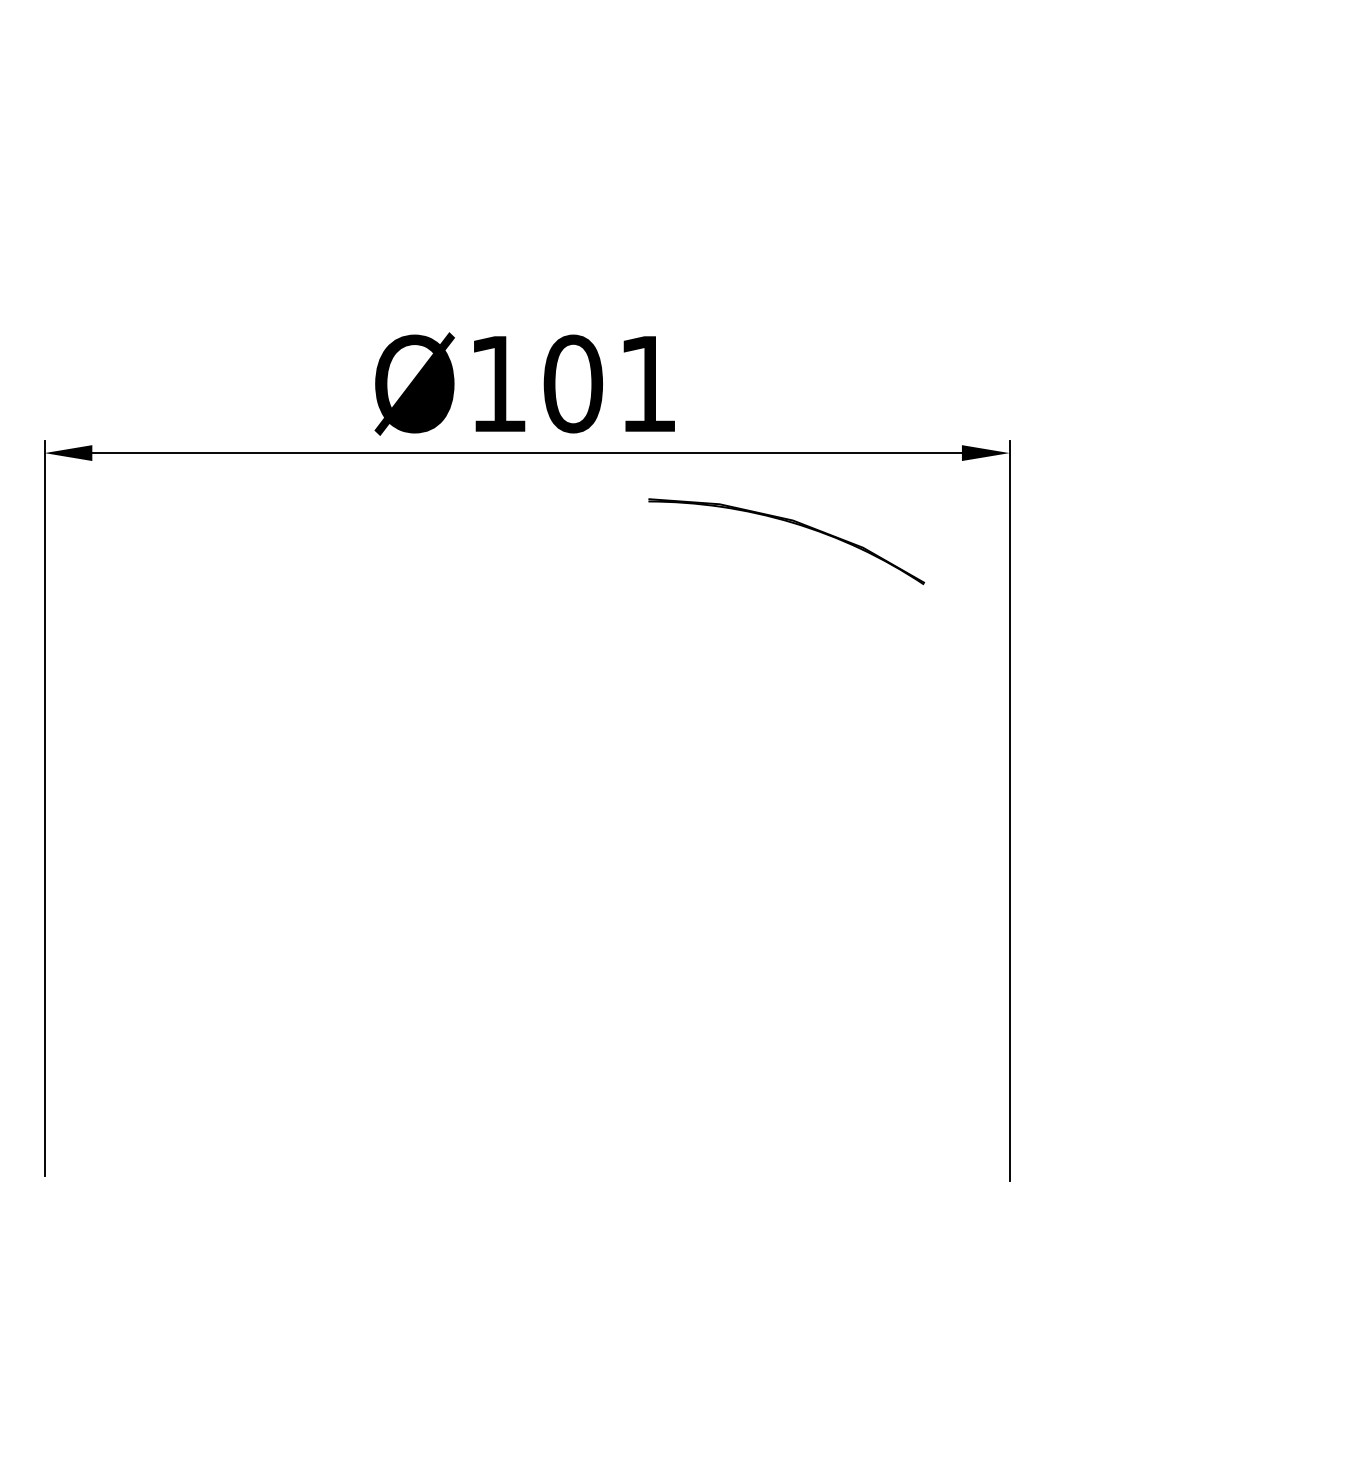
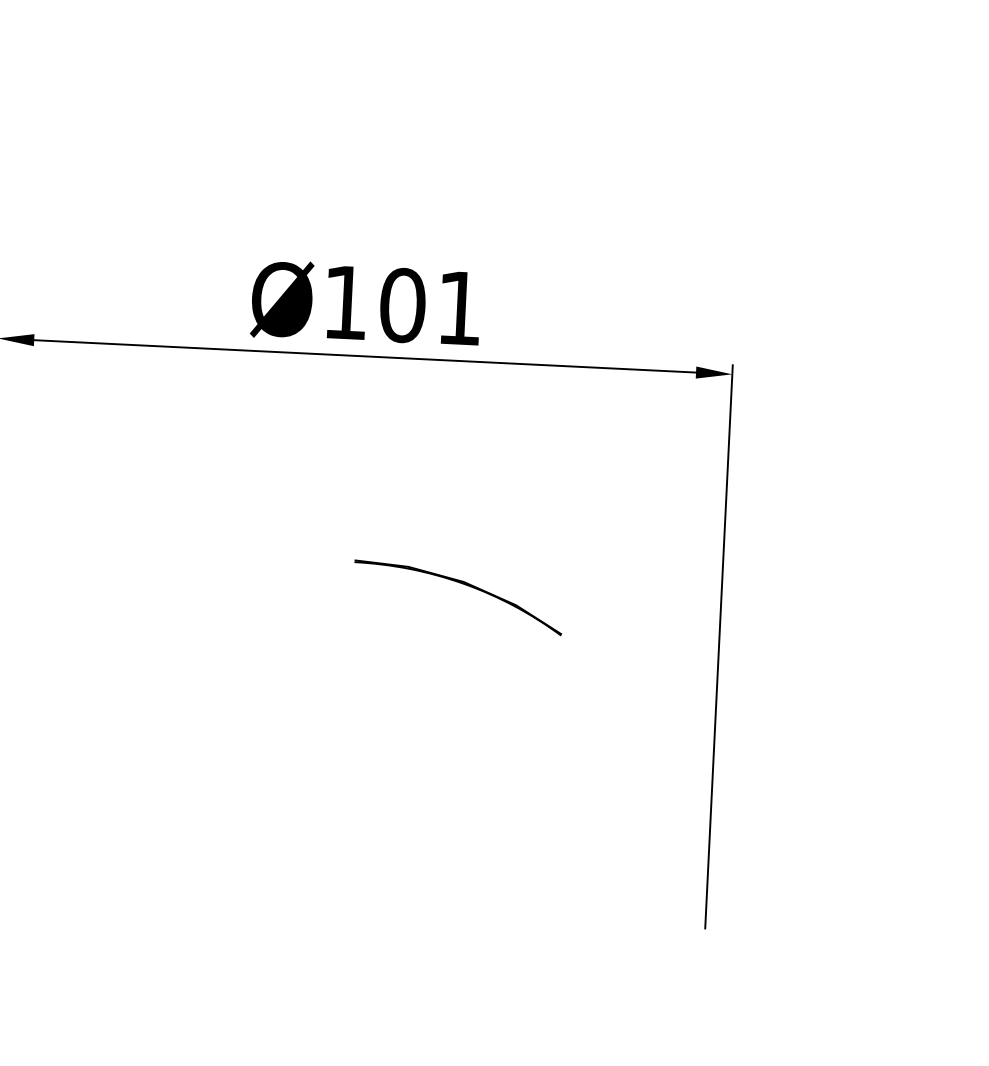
part: (791, 523) -> (462, 584), moved

